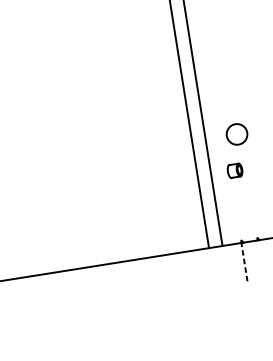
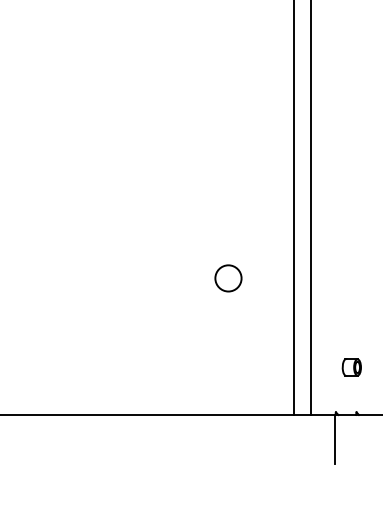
circle: (237, 134) -> (228, 278), moved
part: (234, 170) -> (351, 367), moved
line: (244, 262) -> (335, 439), dashed -> solid

